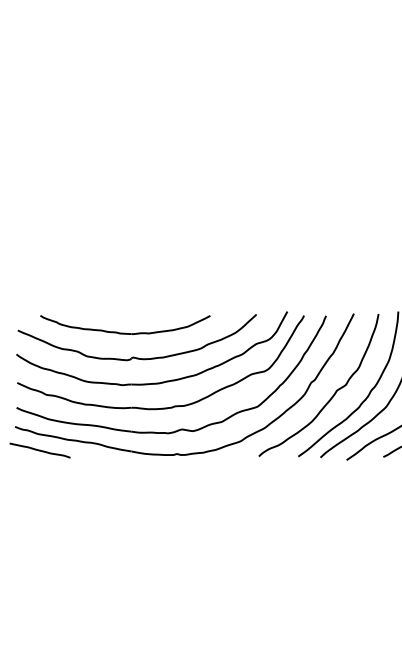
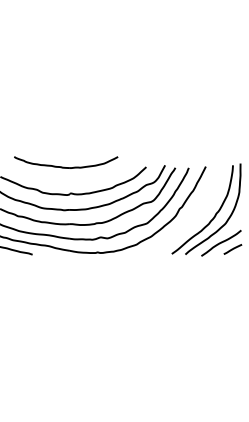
part: (125, 324) -> (66, 162), moved
curve: (333, 392) -> (193, 214), removed

